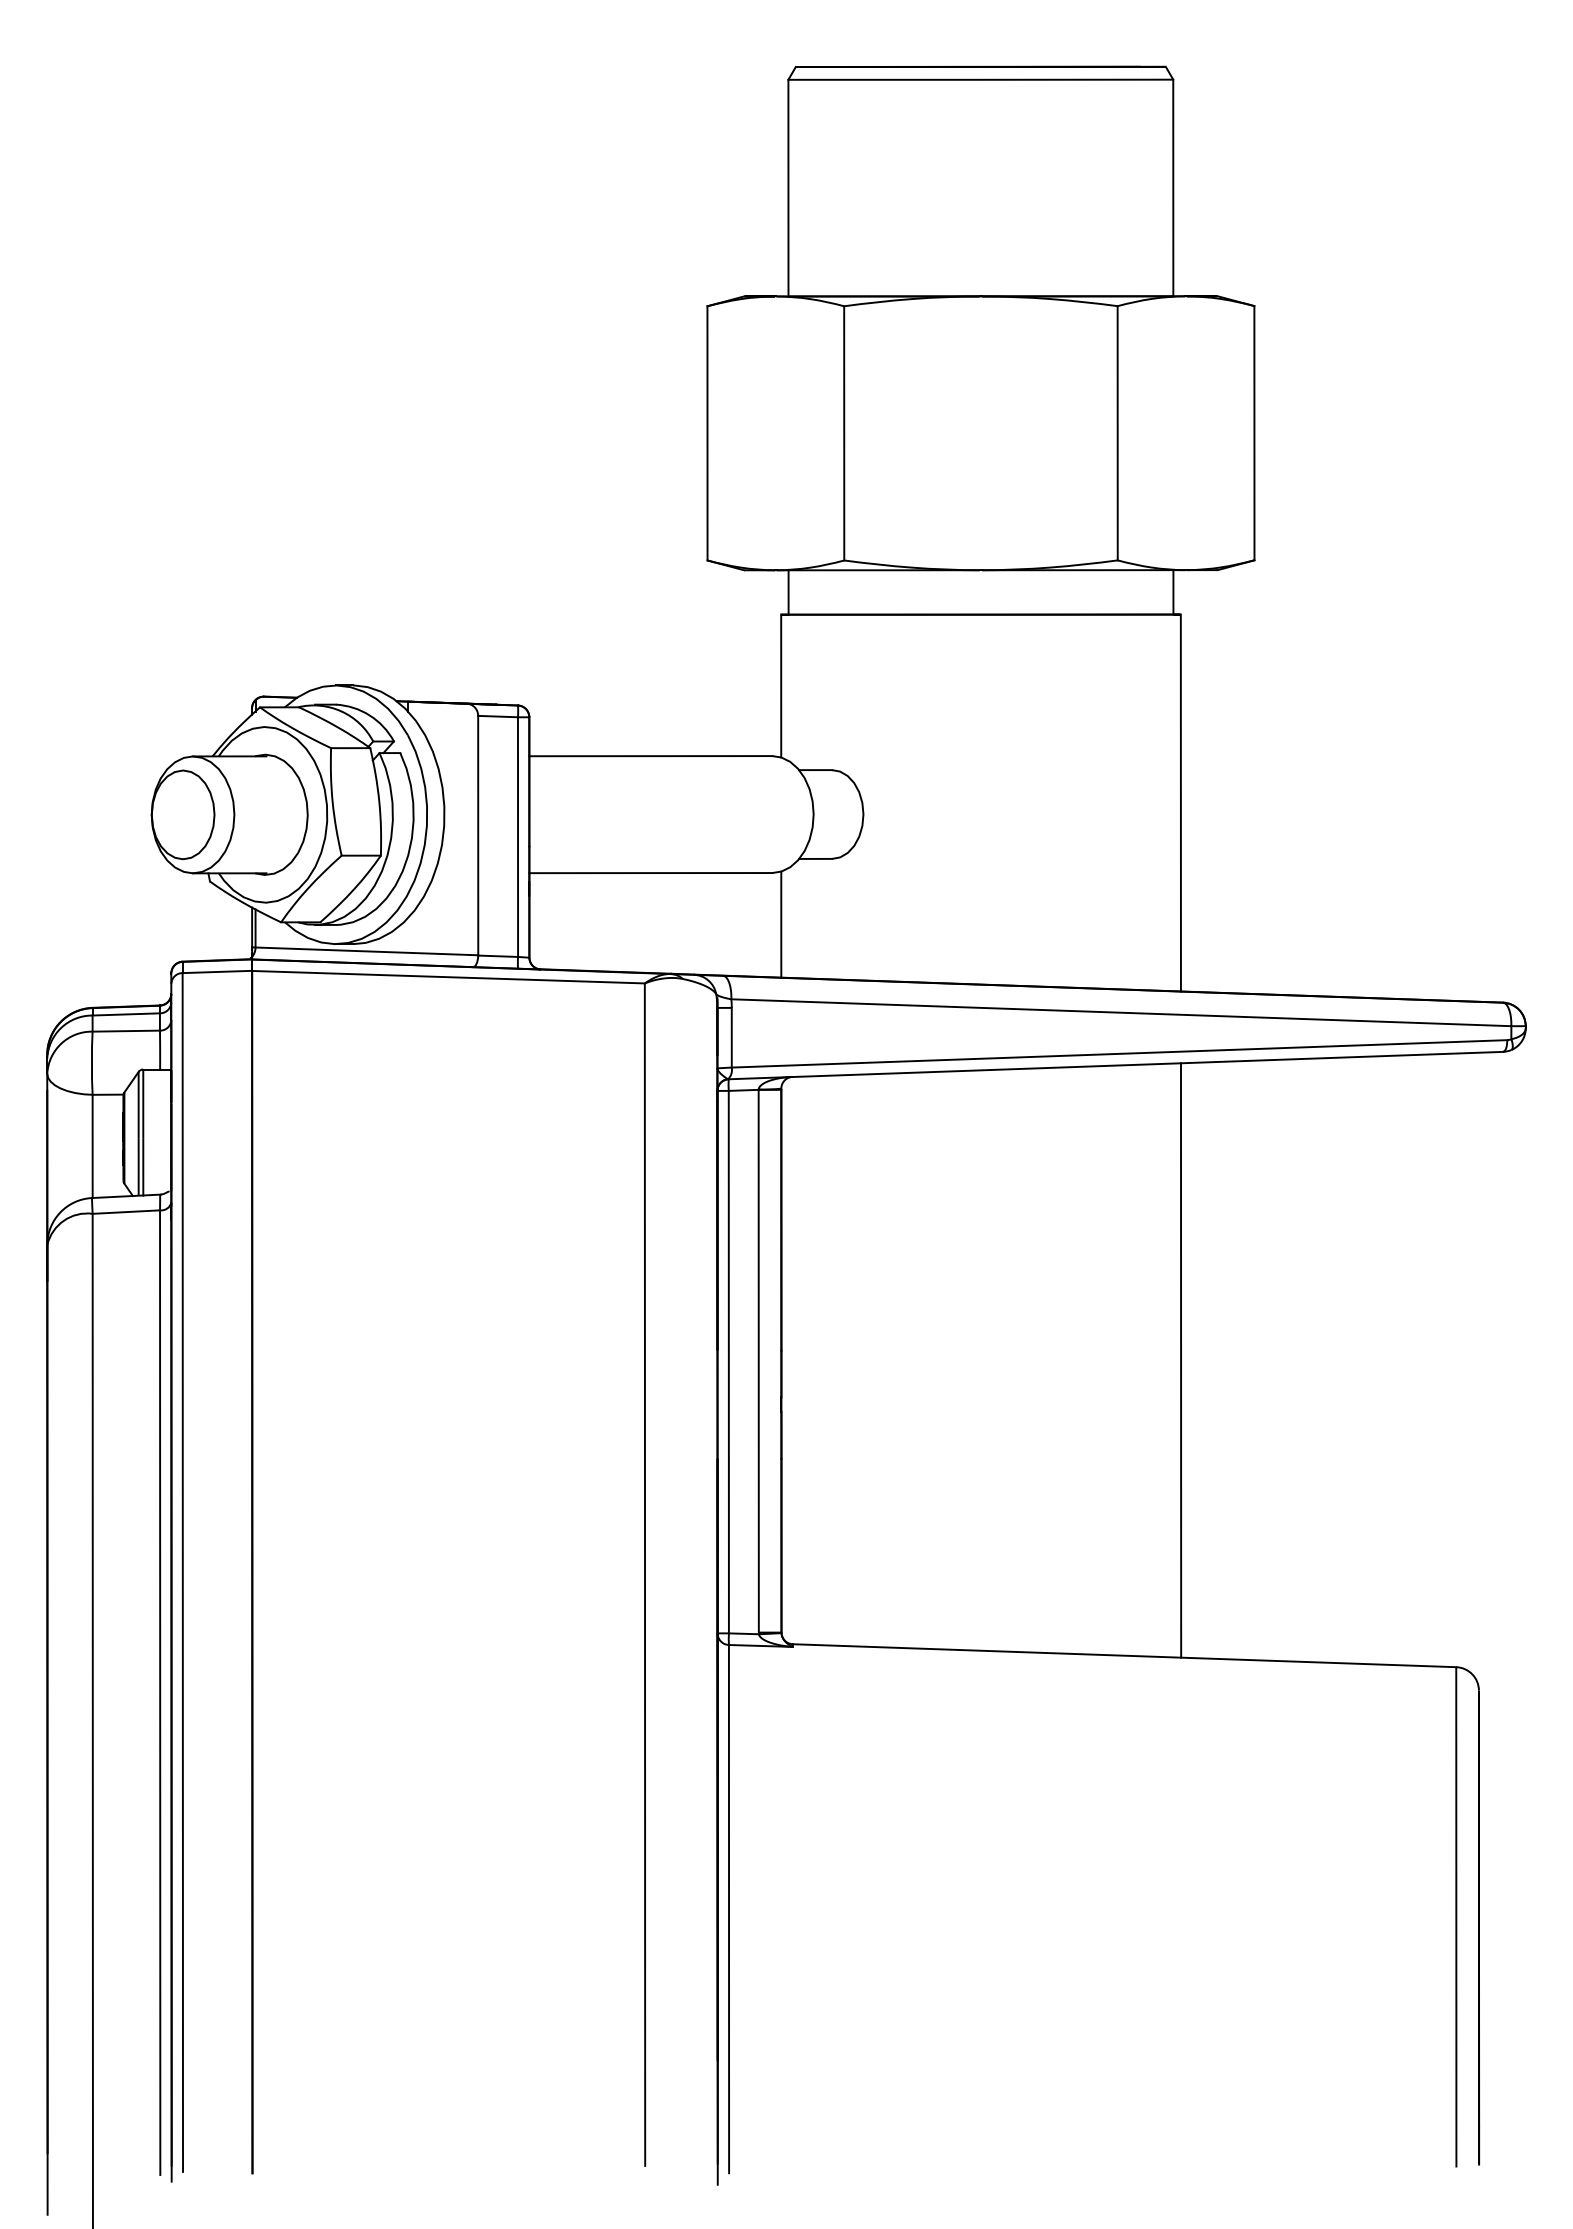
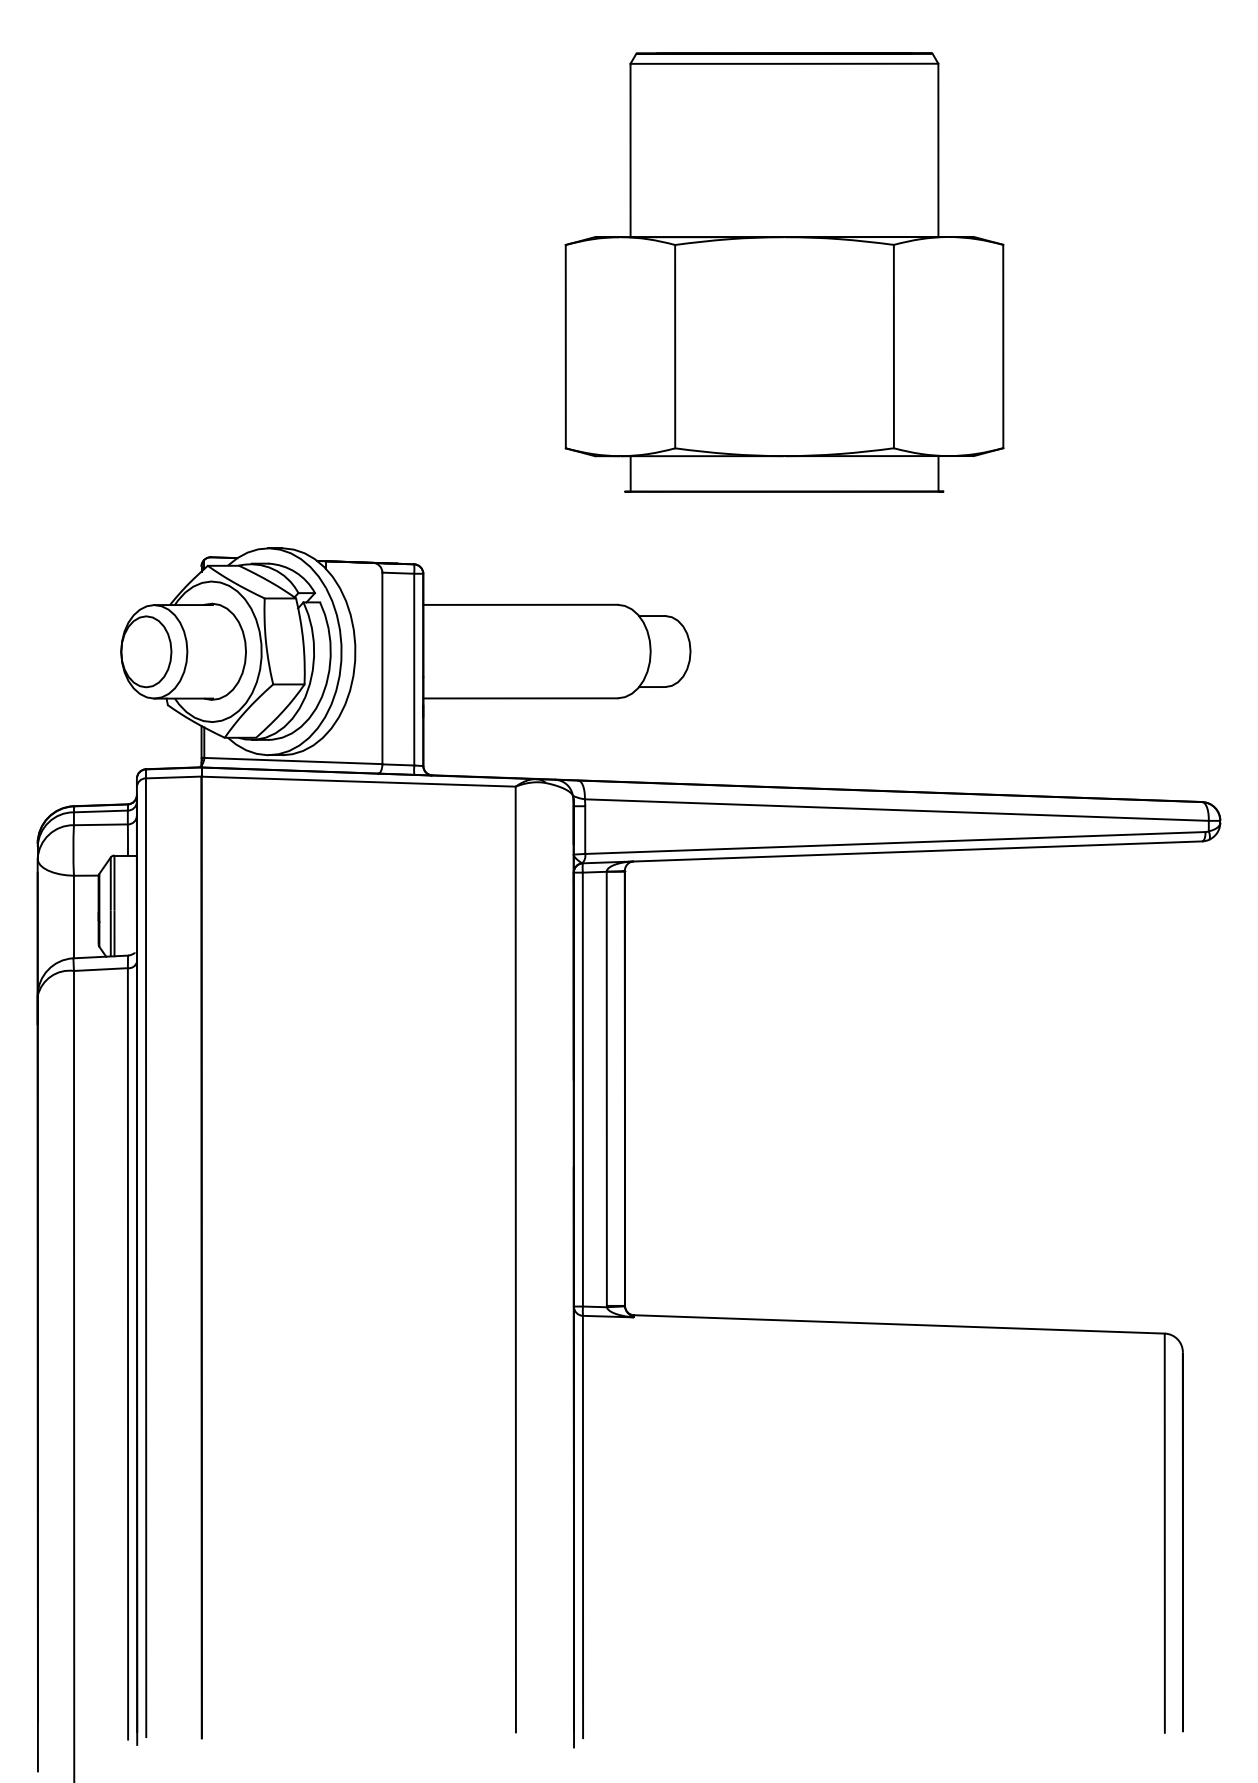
line: (781, 685) -> (625, 548), removed
line: (1180, 802) -> (944, 641), removed
line: (781, 924) -> (625, 739), removed
line: (1180, 1360) -> (944, 1088), removed

